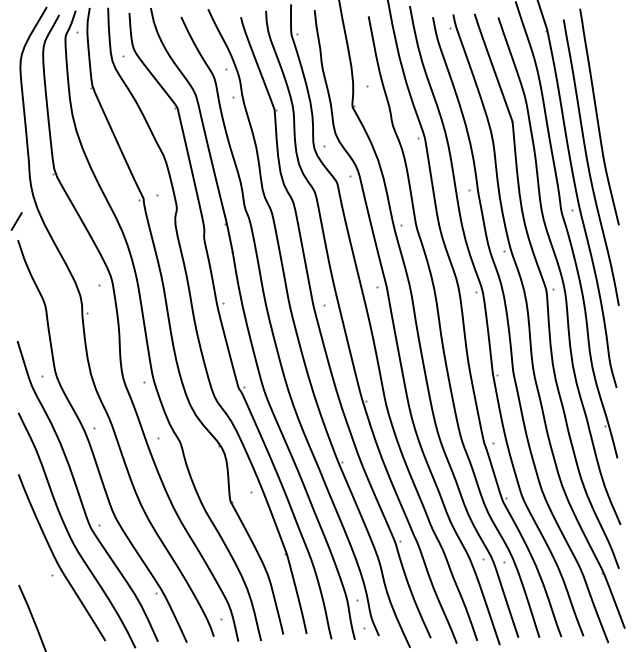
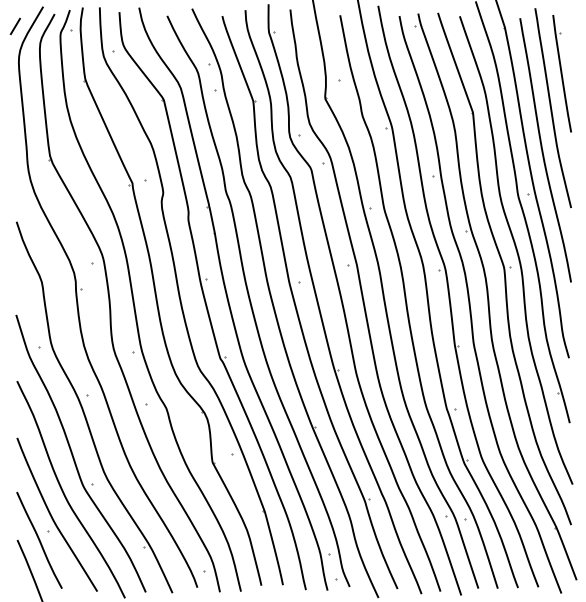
part: (608, 79) -> (561, 73), added
line: (16, 221) -> (15, 26), moved
curve: (42, 585) -> (39, 540), added

